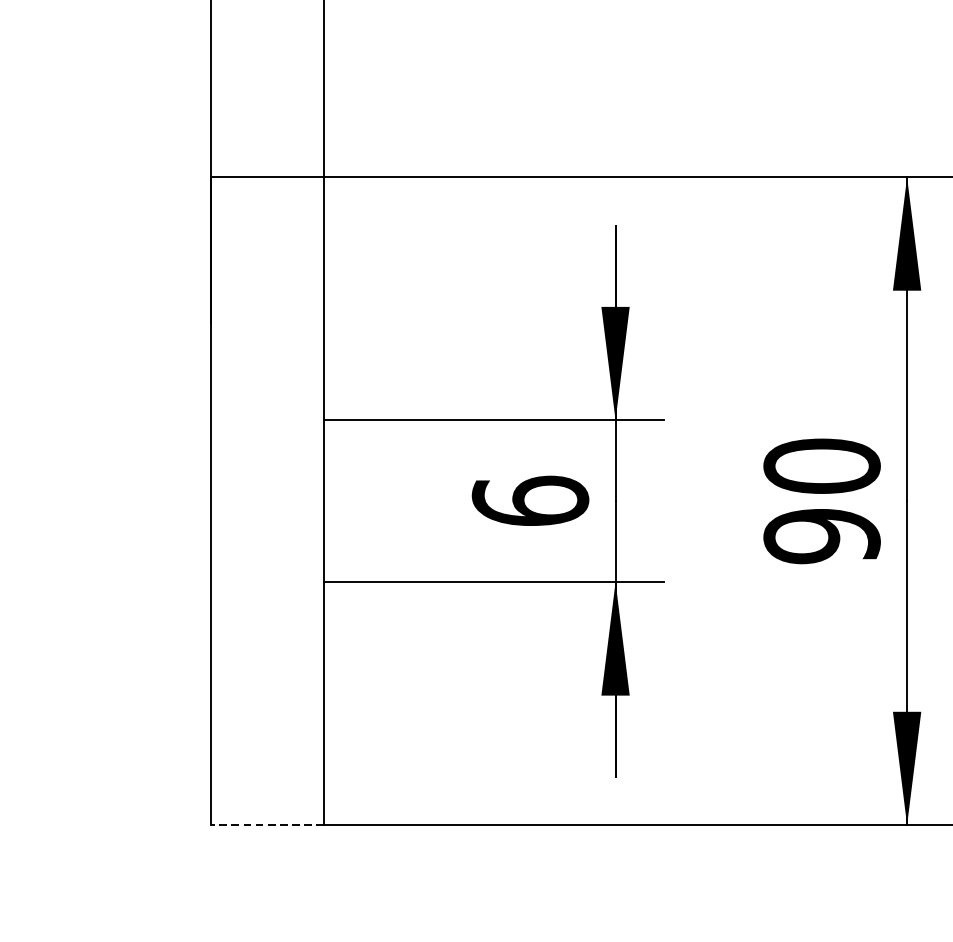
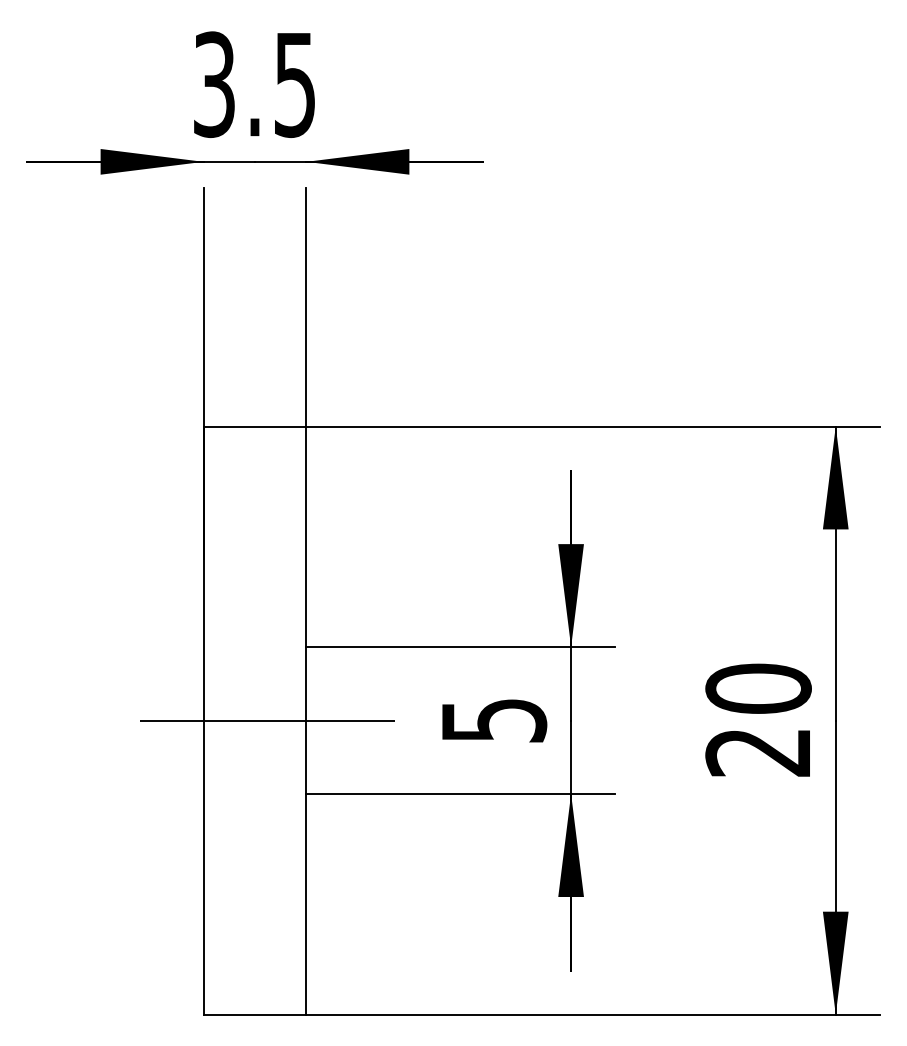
text: (530, 500) -> (493, 719), 6 -> 5
line: (266, 501) -> (254, 720), added
text: (821, 536) -> (758, 752), 90 -> 20
line: (266, 825) -> (254, 1014), dashed -> solid

